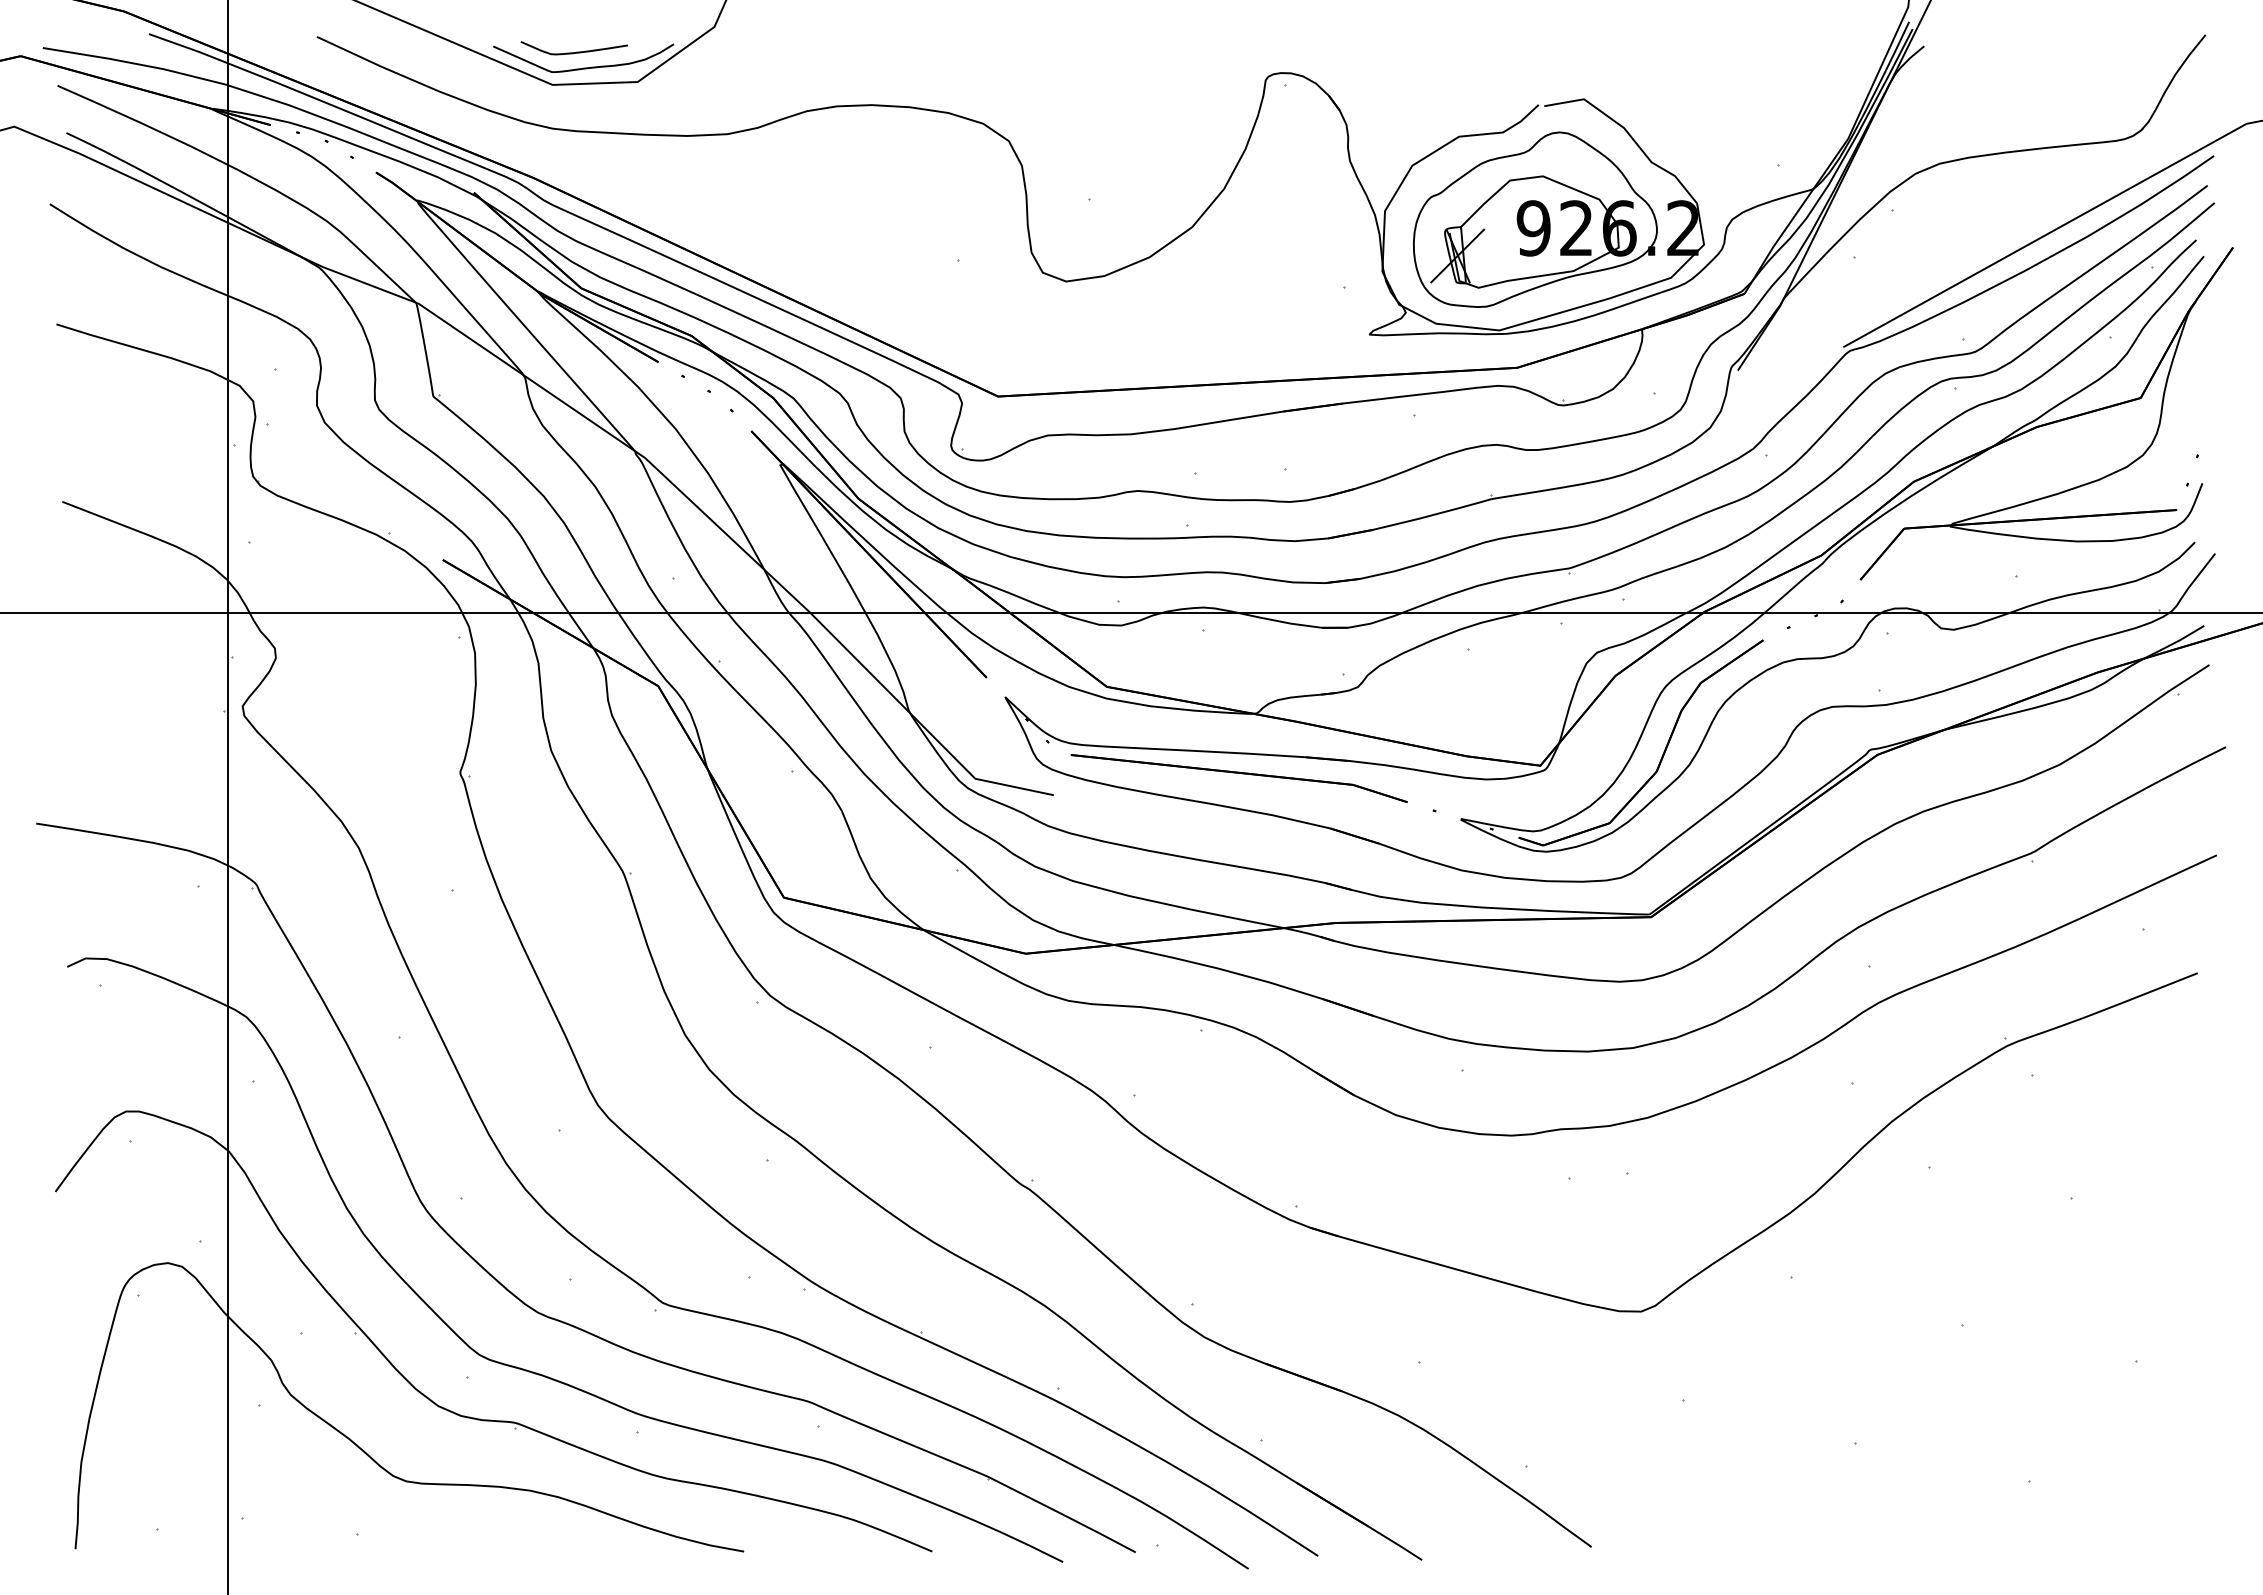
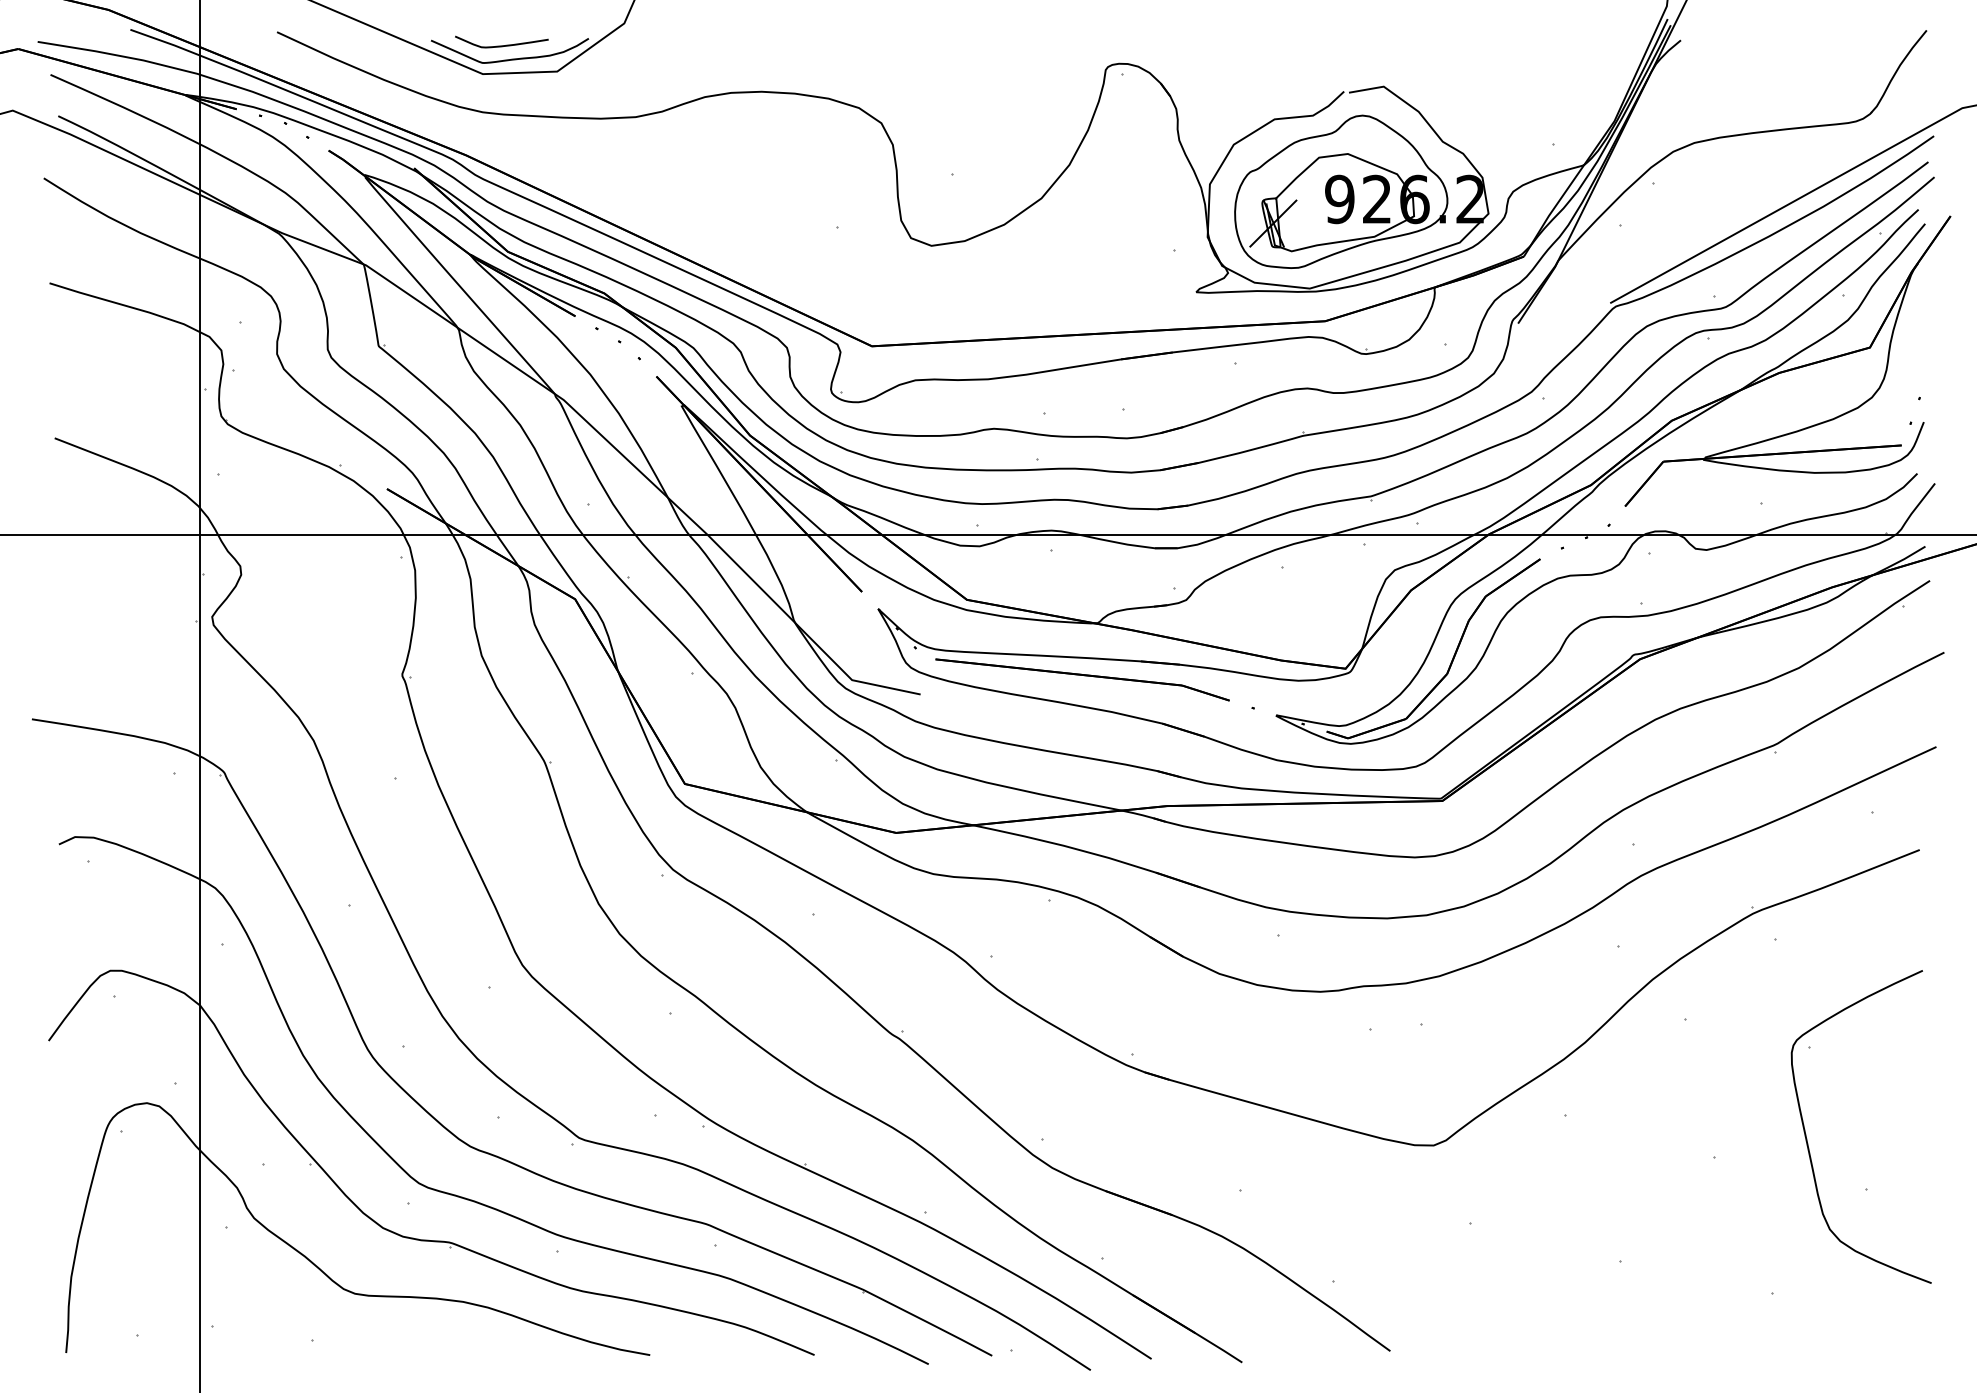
curve: (2068, 1301) -> (1806, 1136), added

